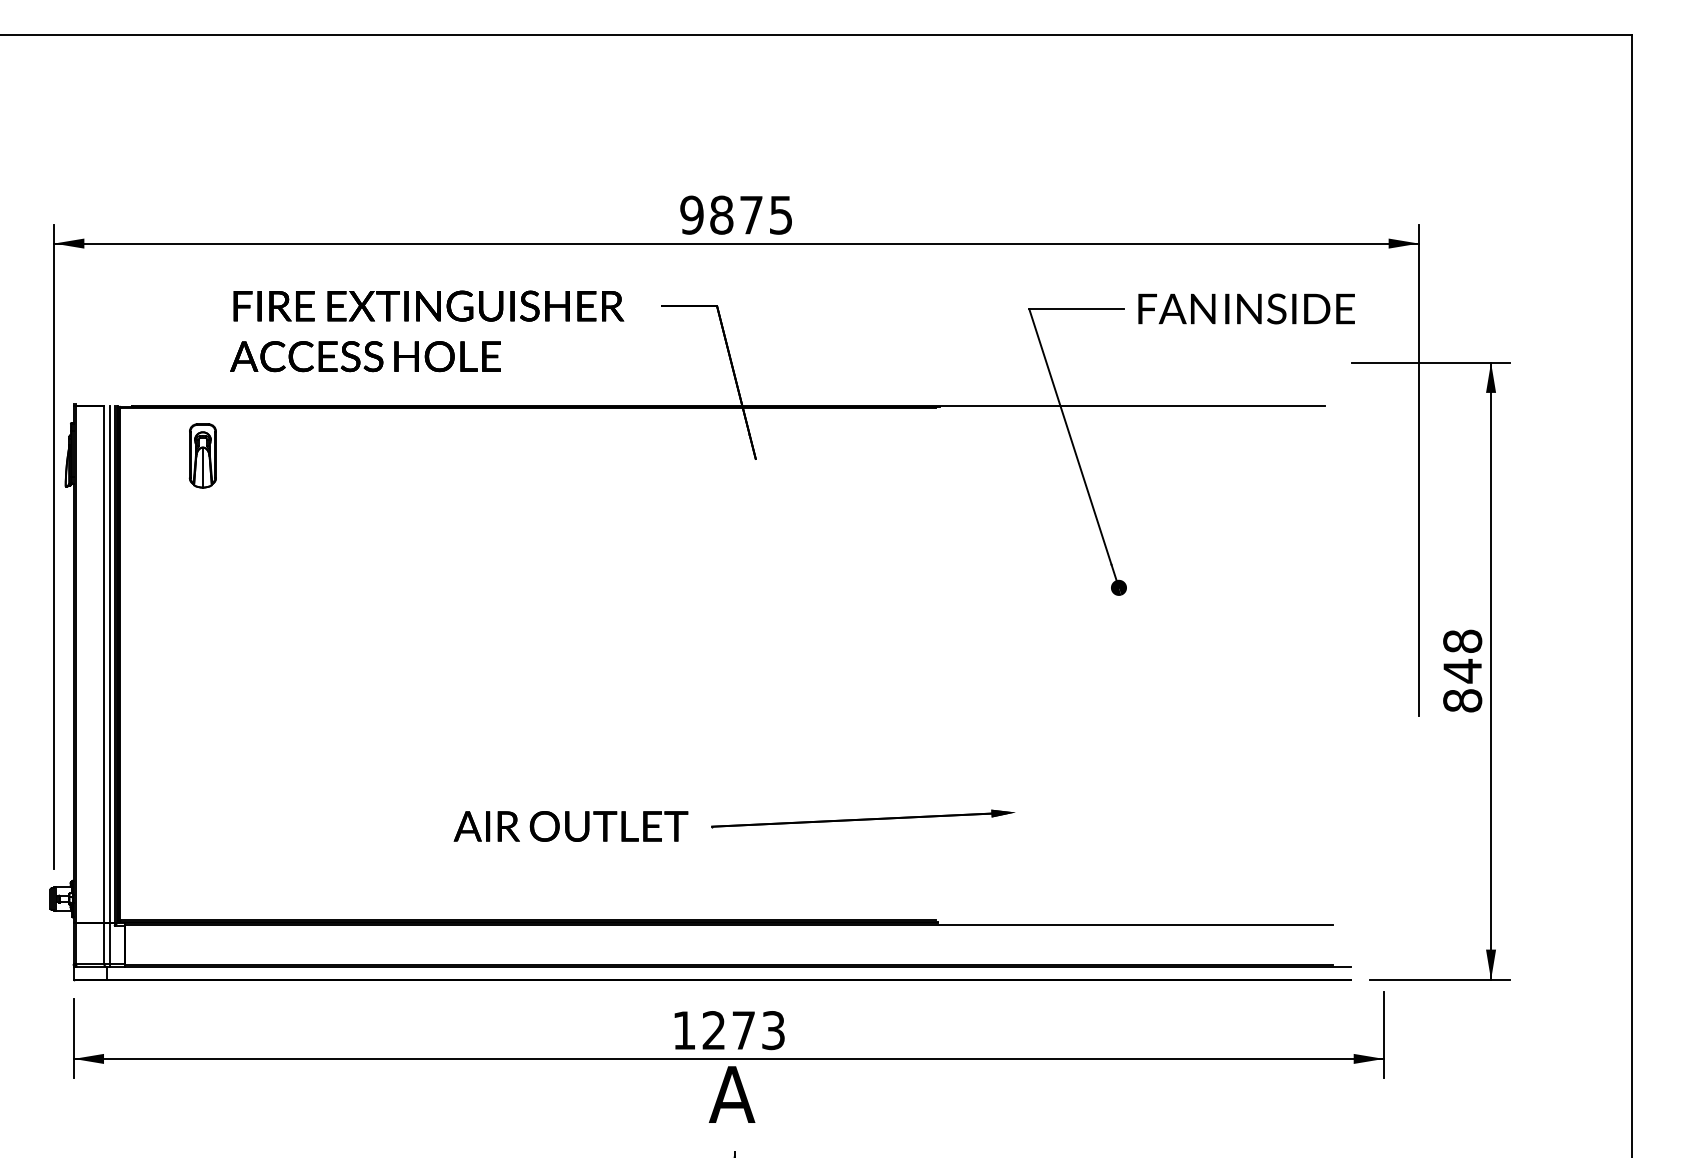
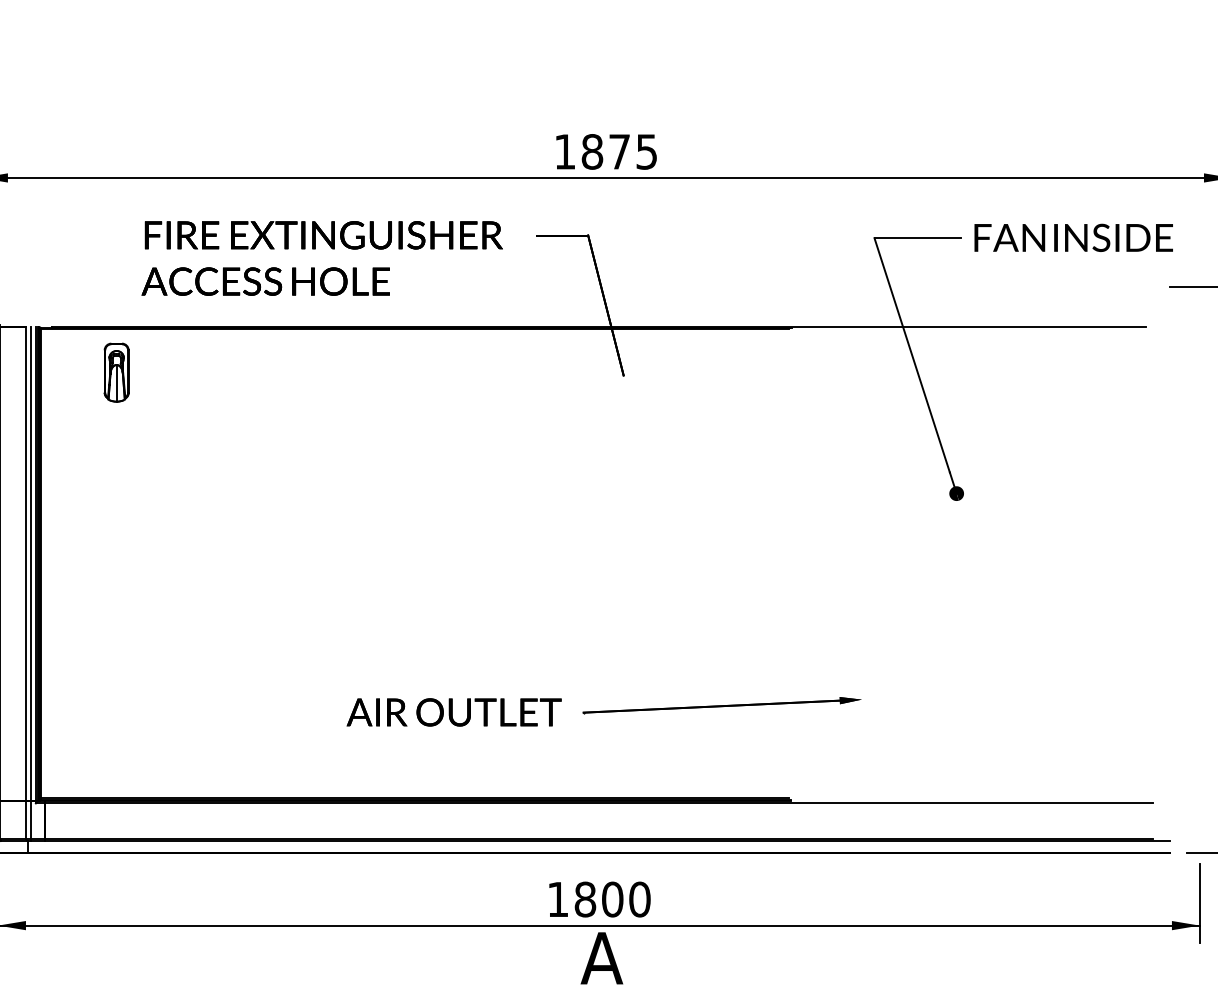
text: (691, 214) -> (564, 151), 9875 -> 1875
text: (743, 1030) -> (612, 899), 1273 -> 1800

